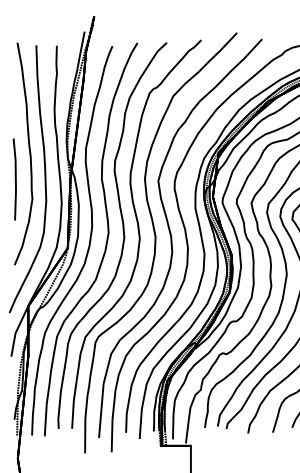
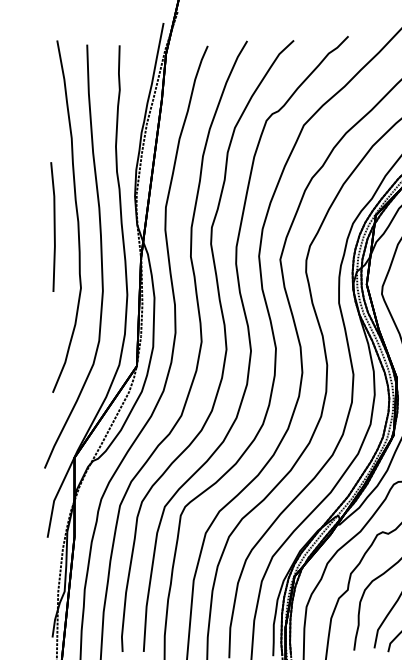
line: (14, 178) -> (52, 225), moved

